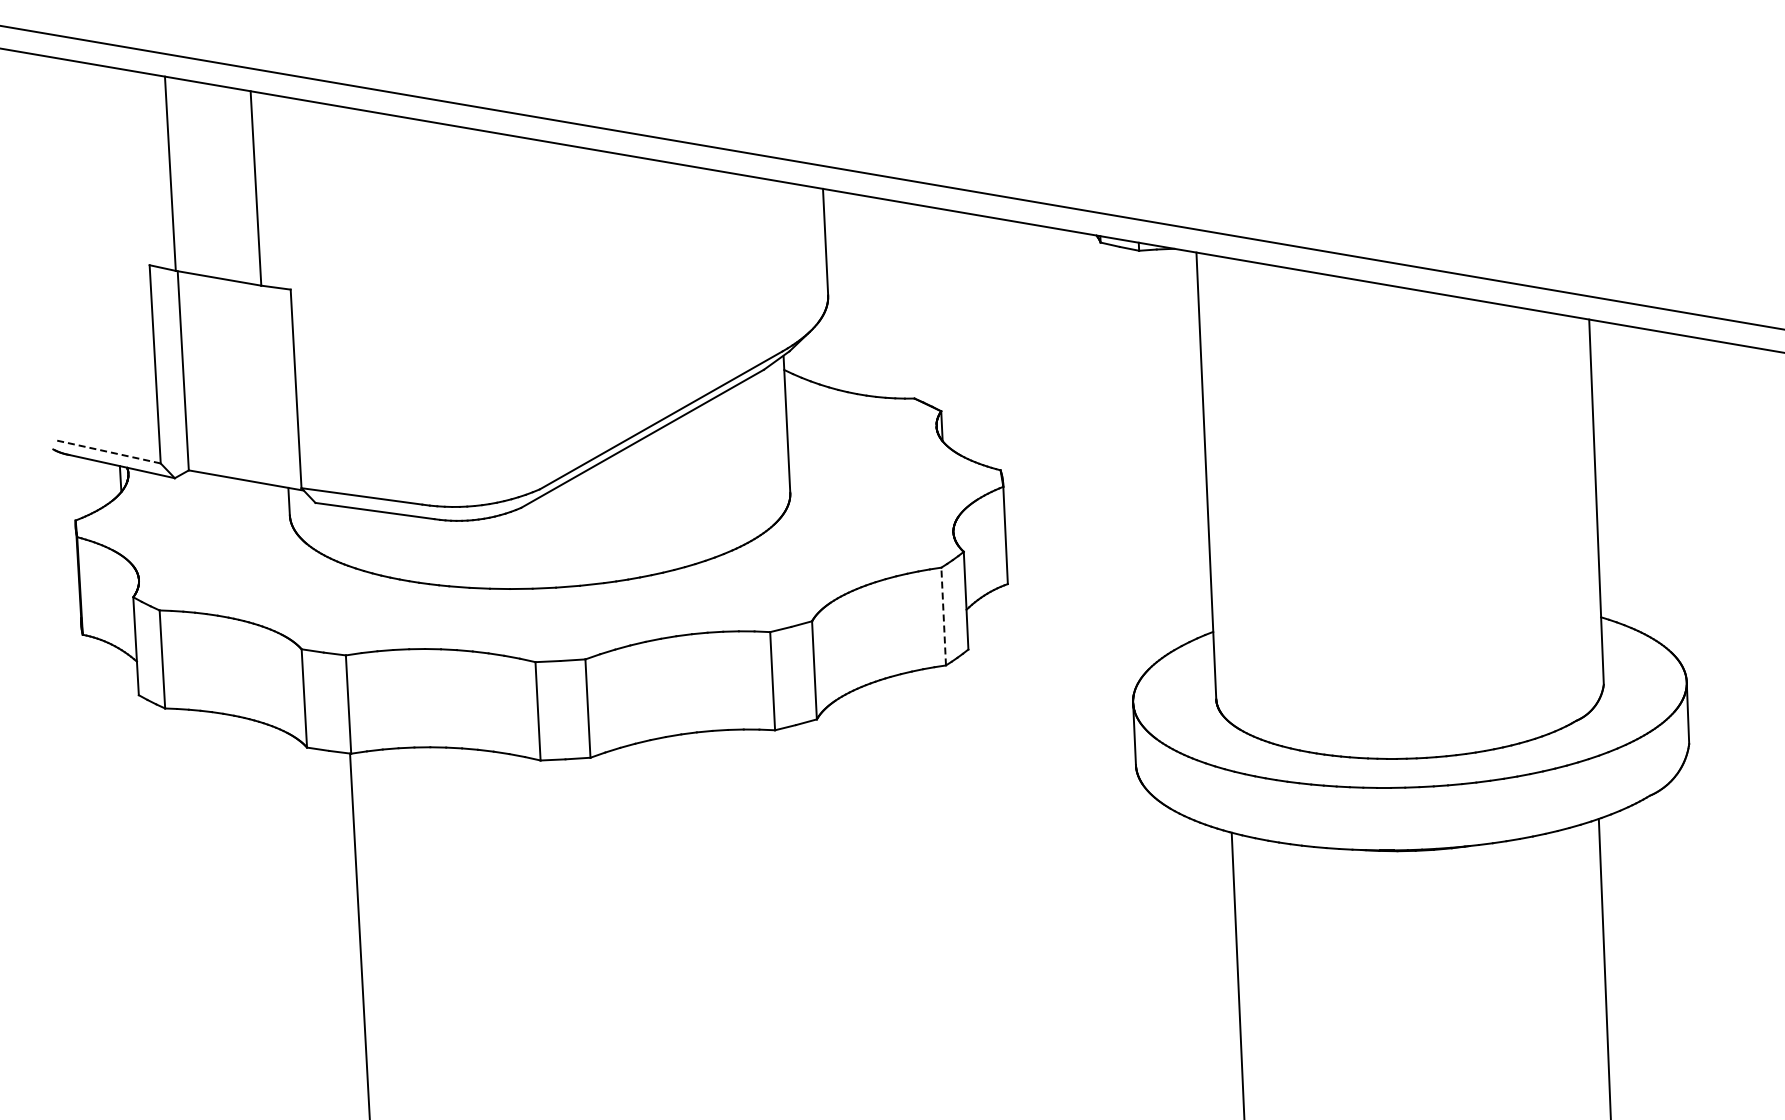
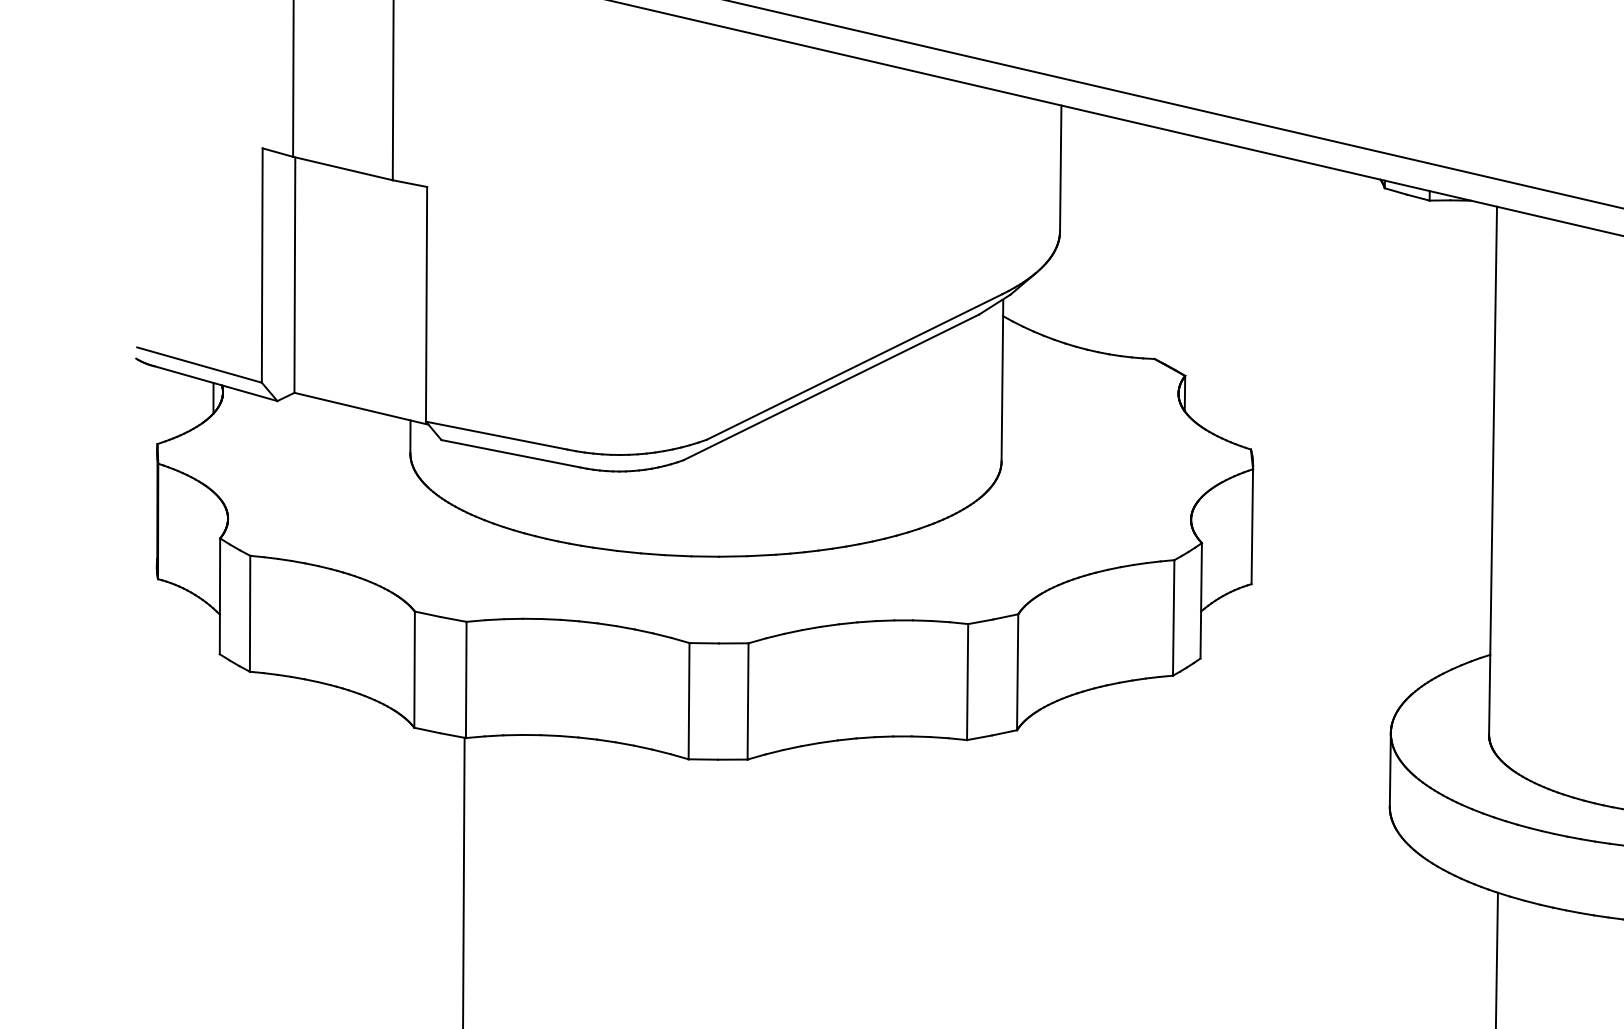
line: (107, 451) -> (199, 364), dashed -> solid
line: (943, 616) -> (1173, 617), dashed -> solid

